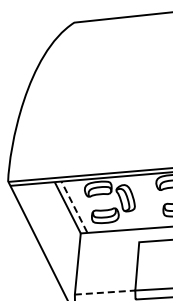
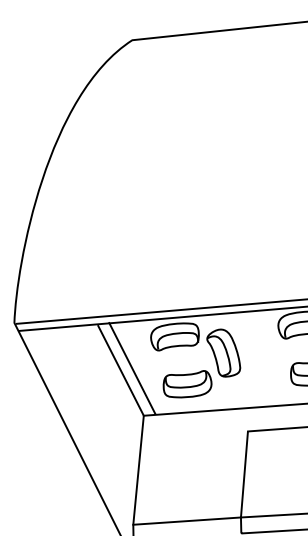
line: (74, 206) -> (132, 367), dashed -> solid
line: (105, 292) -> (187, 520), dashed -> solid

